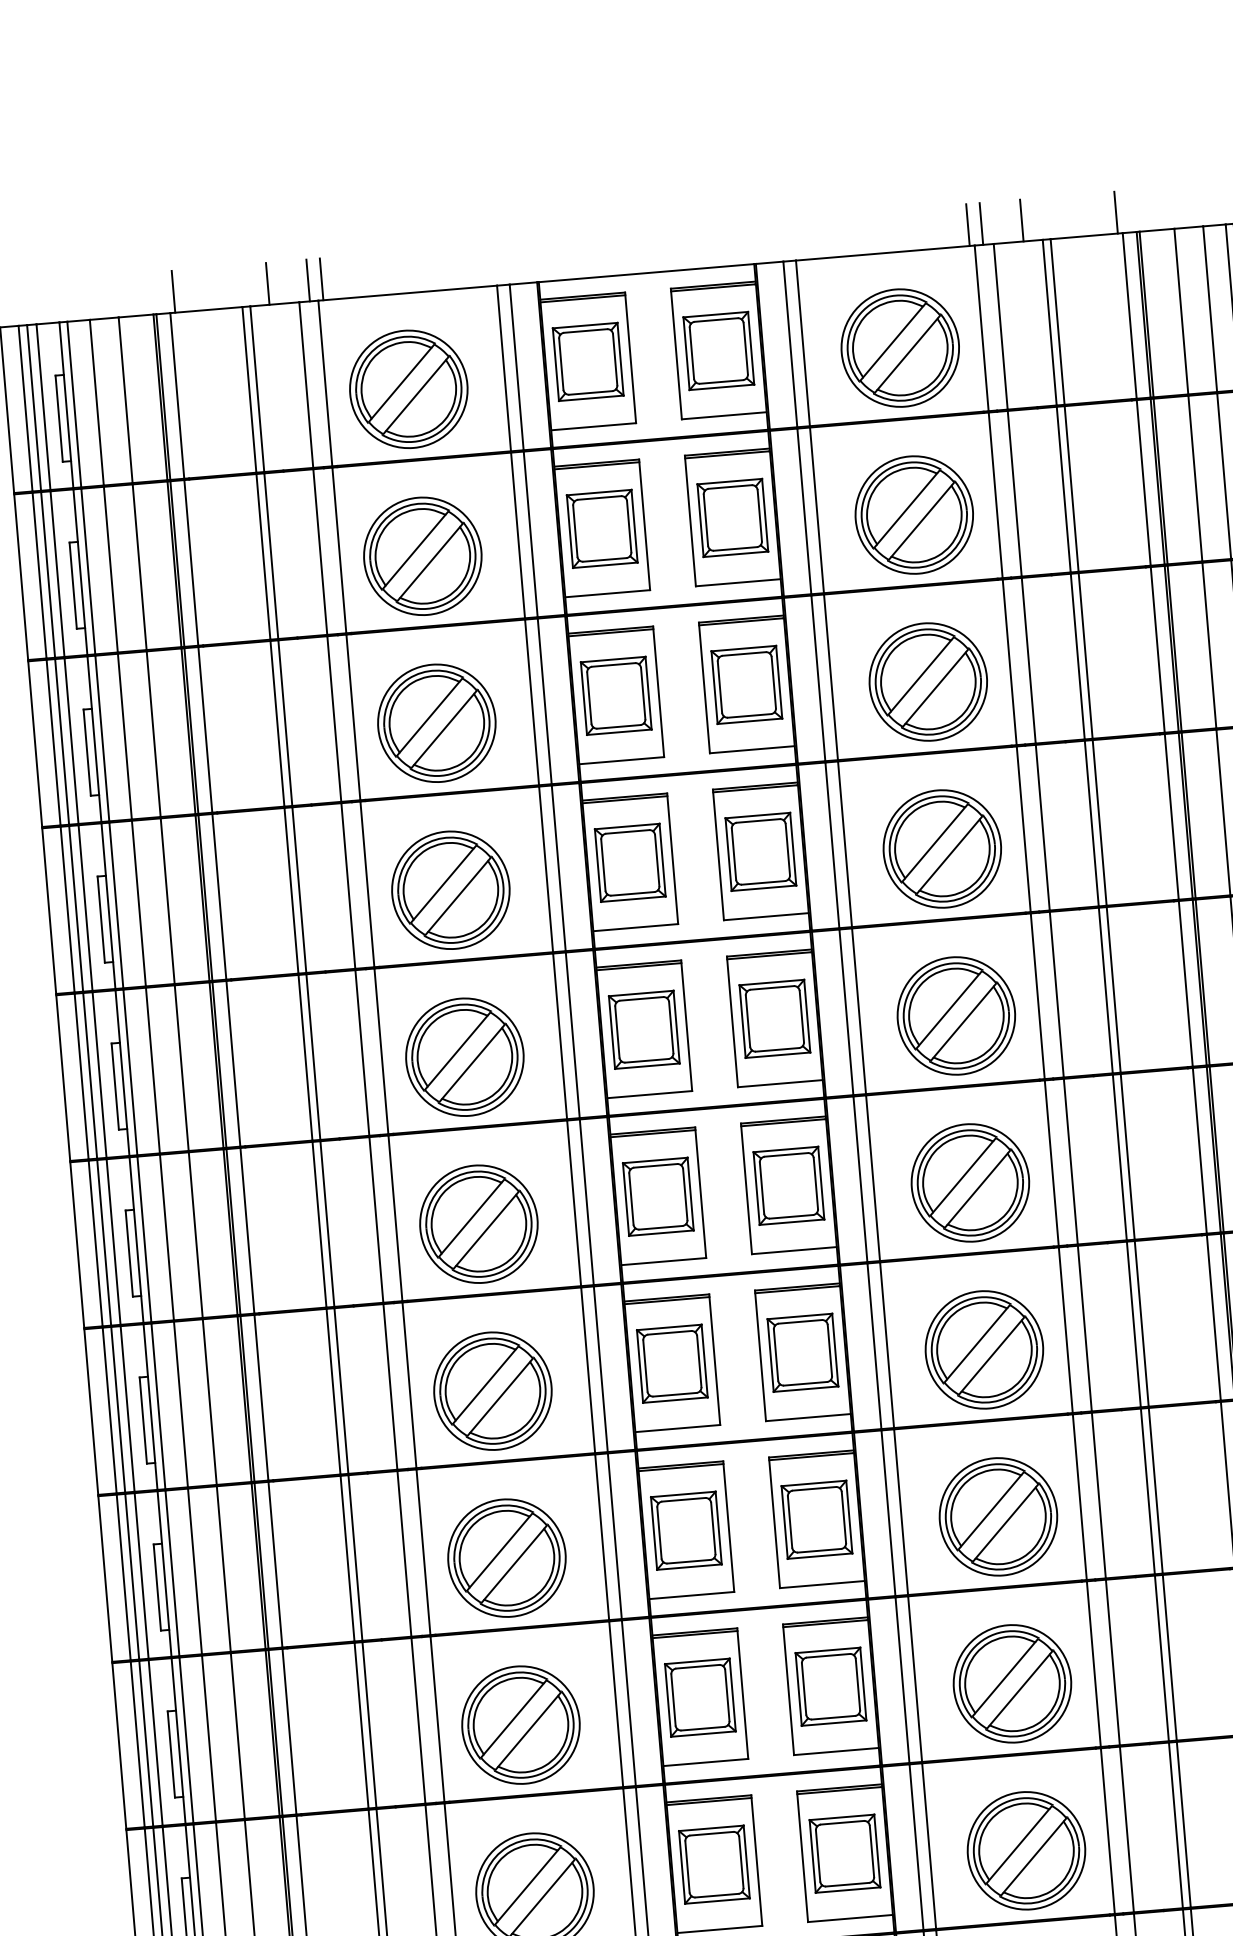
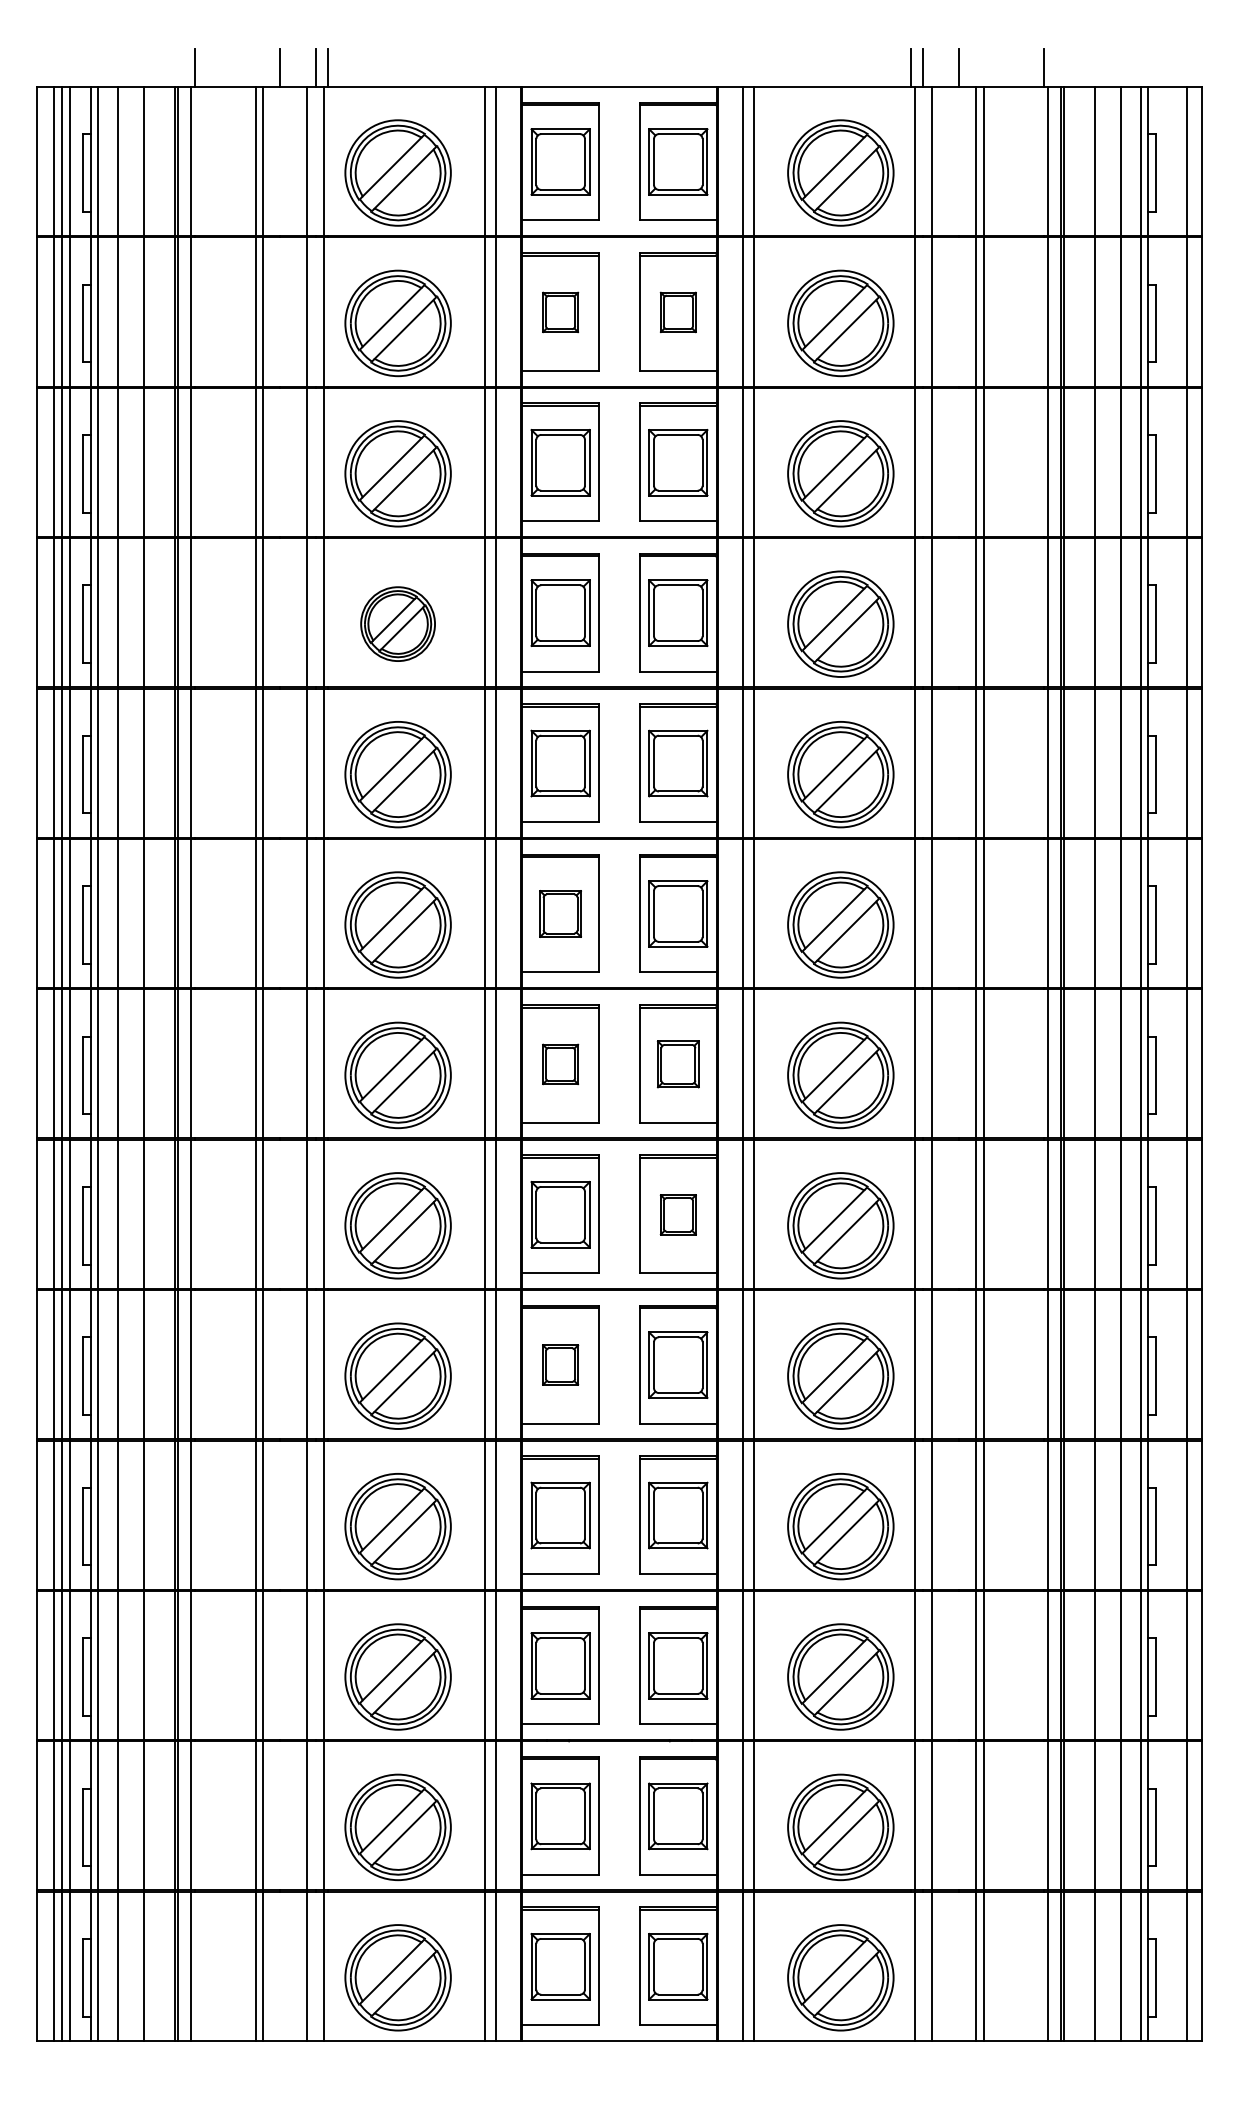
part: (733, 518) -> (678, 312), size x0.6
part: (602, 529) -> (560, 312), size x0.6
part: (450, 889) -> (397, 623), size x0.7
part: (658, 1196) -> (560, 913), size x0.7
part: (803, 1352) -> (678, 1064), size x0.7
part: (672, 1363) -> (560, 1064), size x0.6
part: (817, 1519) -> (678, 1214), size x0.6
part: (700, 1696) -> (560, 1364), size x0.6

